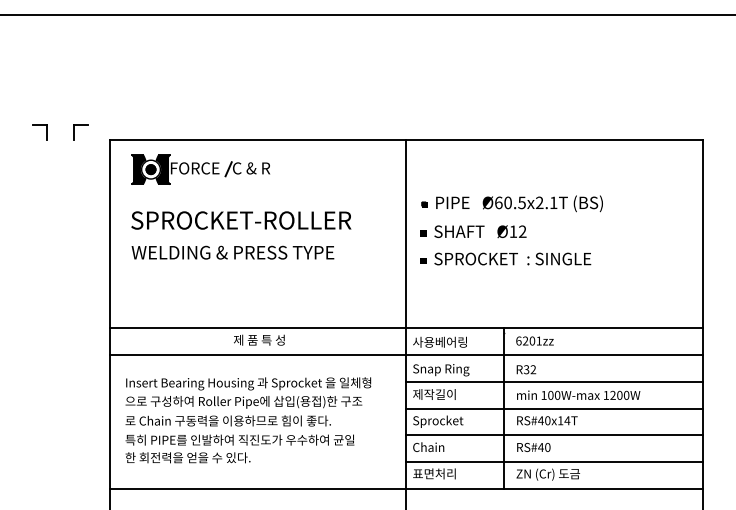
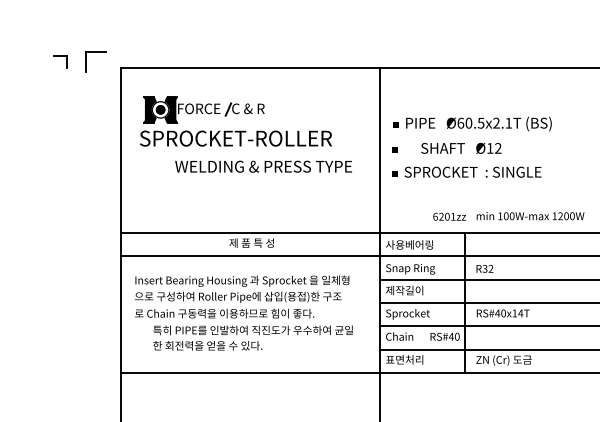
part: (80, 132) -> (95, 61), size x1.6
part: (200, 169) -> (203, 109), moved
text: (480, 231) -> (461, 148), moved
text: (232, 252) -> (263, 166), moved
text: (534, 340) -> (449, 216), moved
text: (578, 394) -> (530, 215), moved
text: (533, 447) -> (444, 336), moved
text: (239, 448) -> (252, 337), moved

